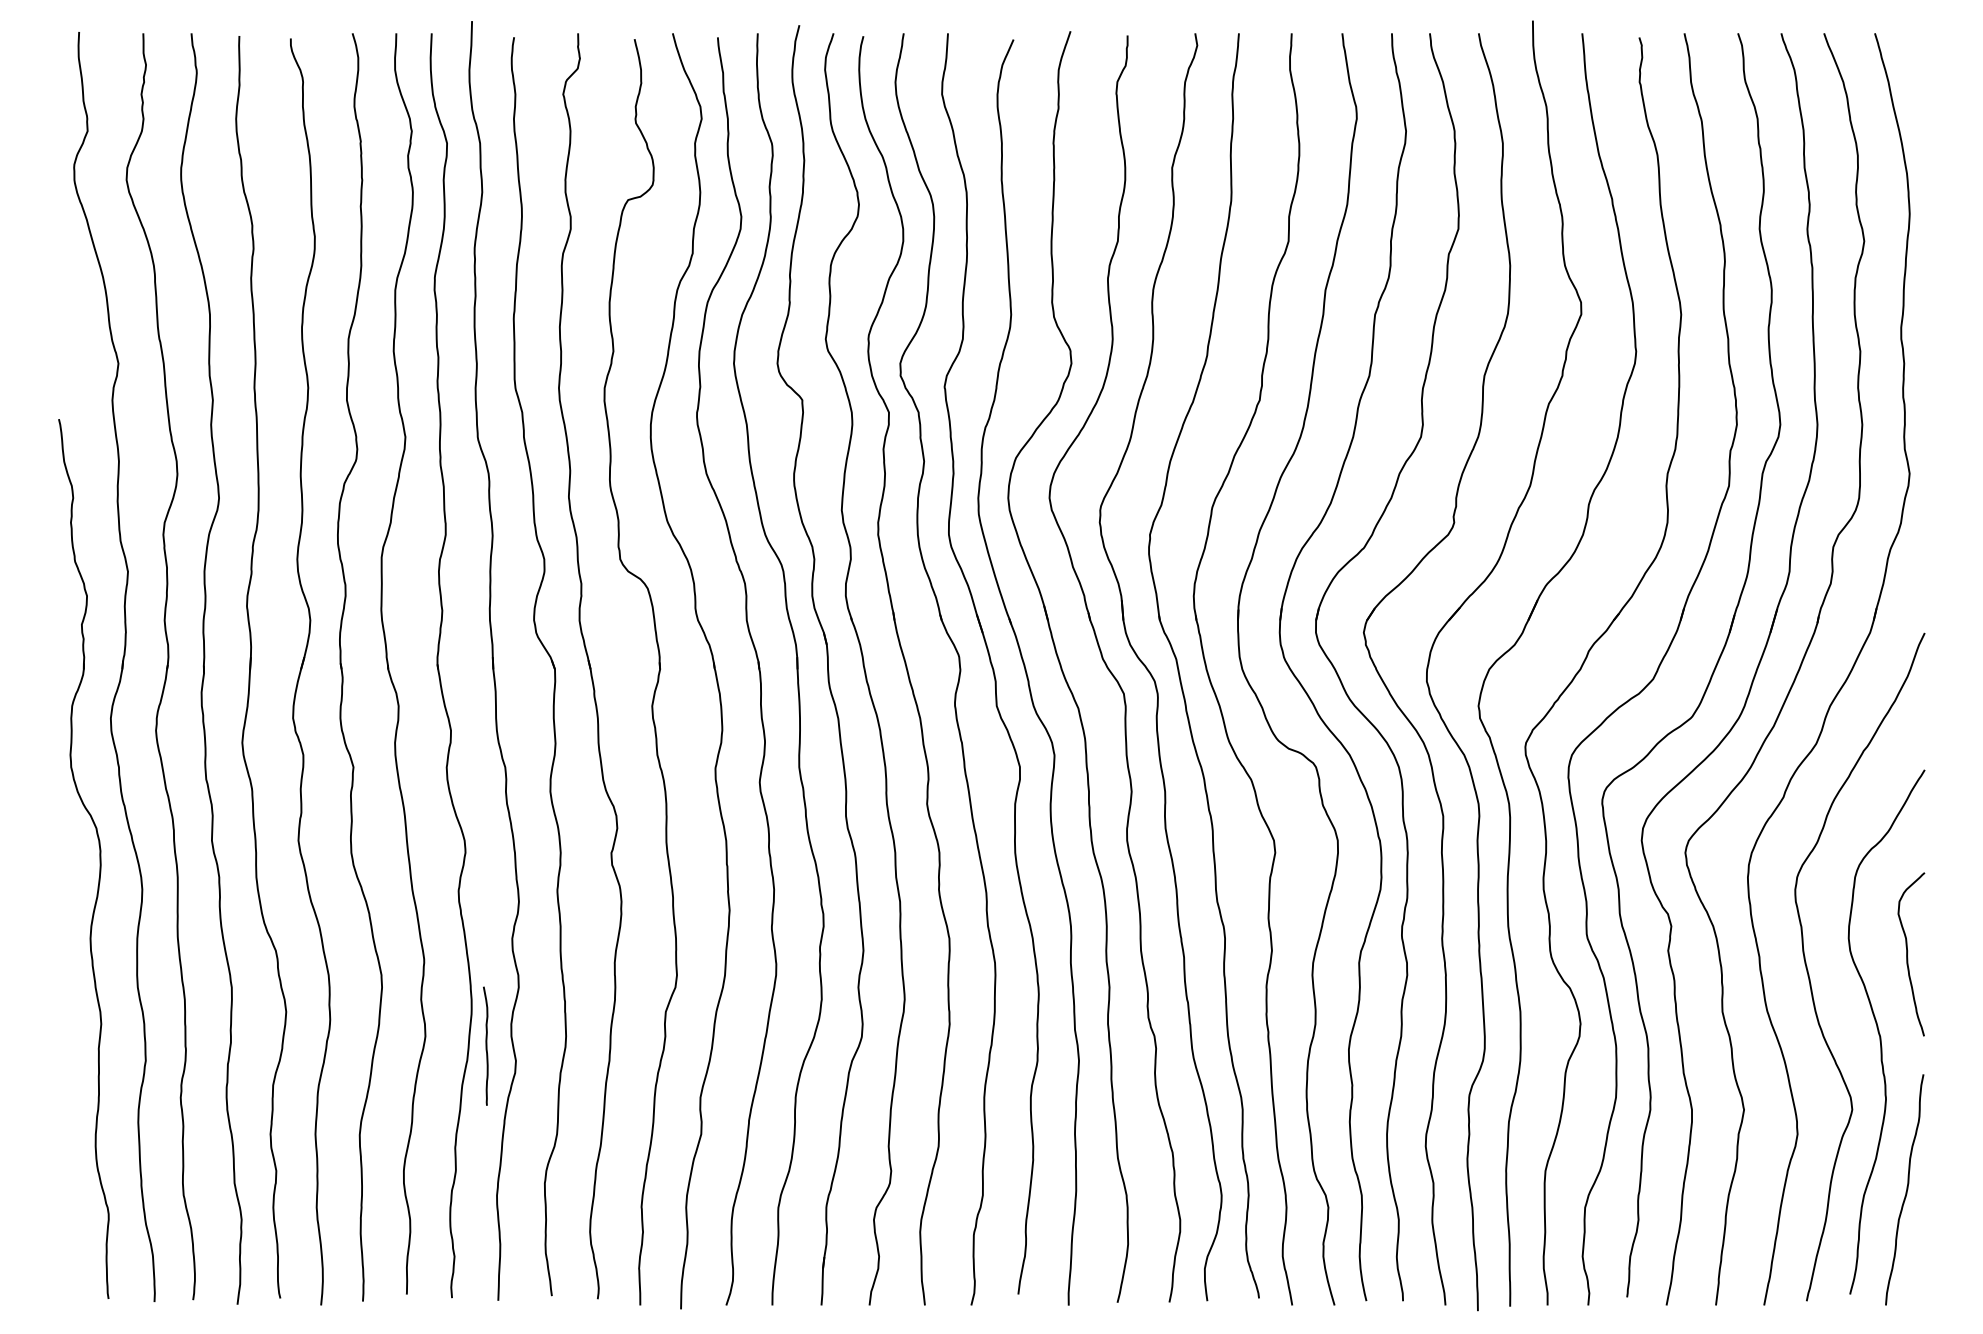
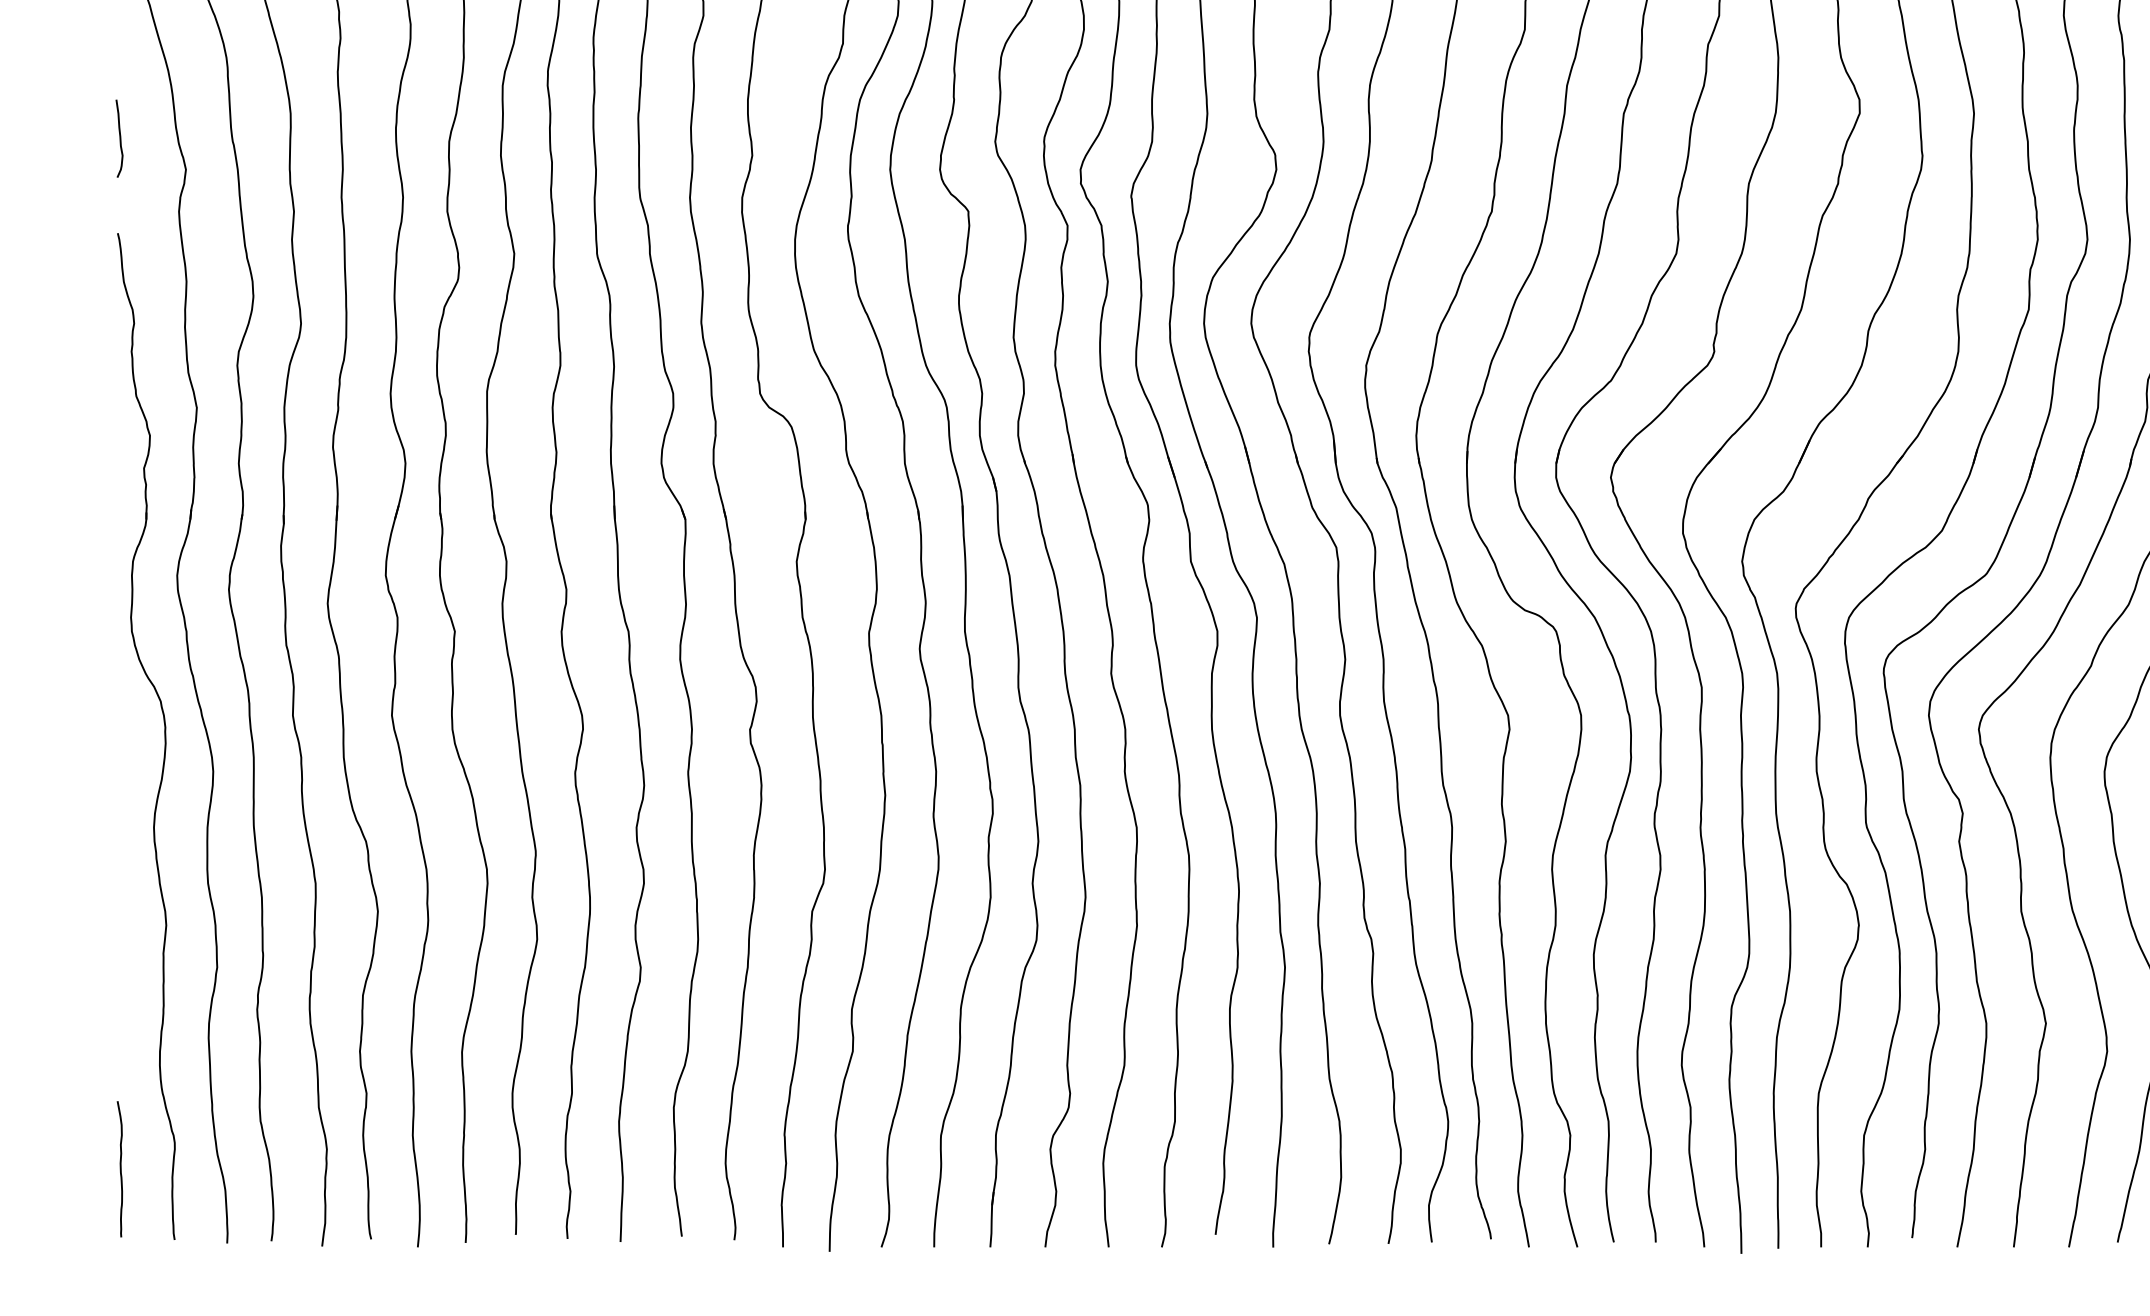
curve: (60, 336) -> (119, 138), added
curve: (485, 1045) -> (119, 1168), moved

